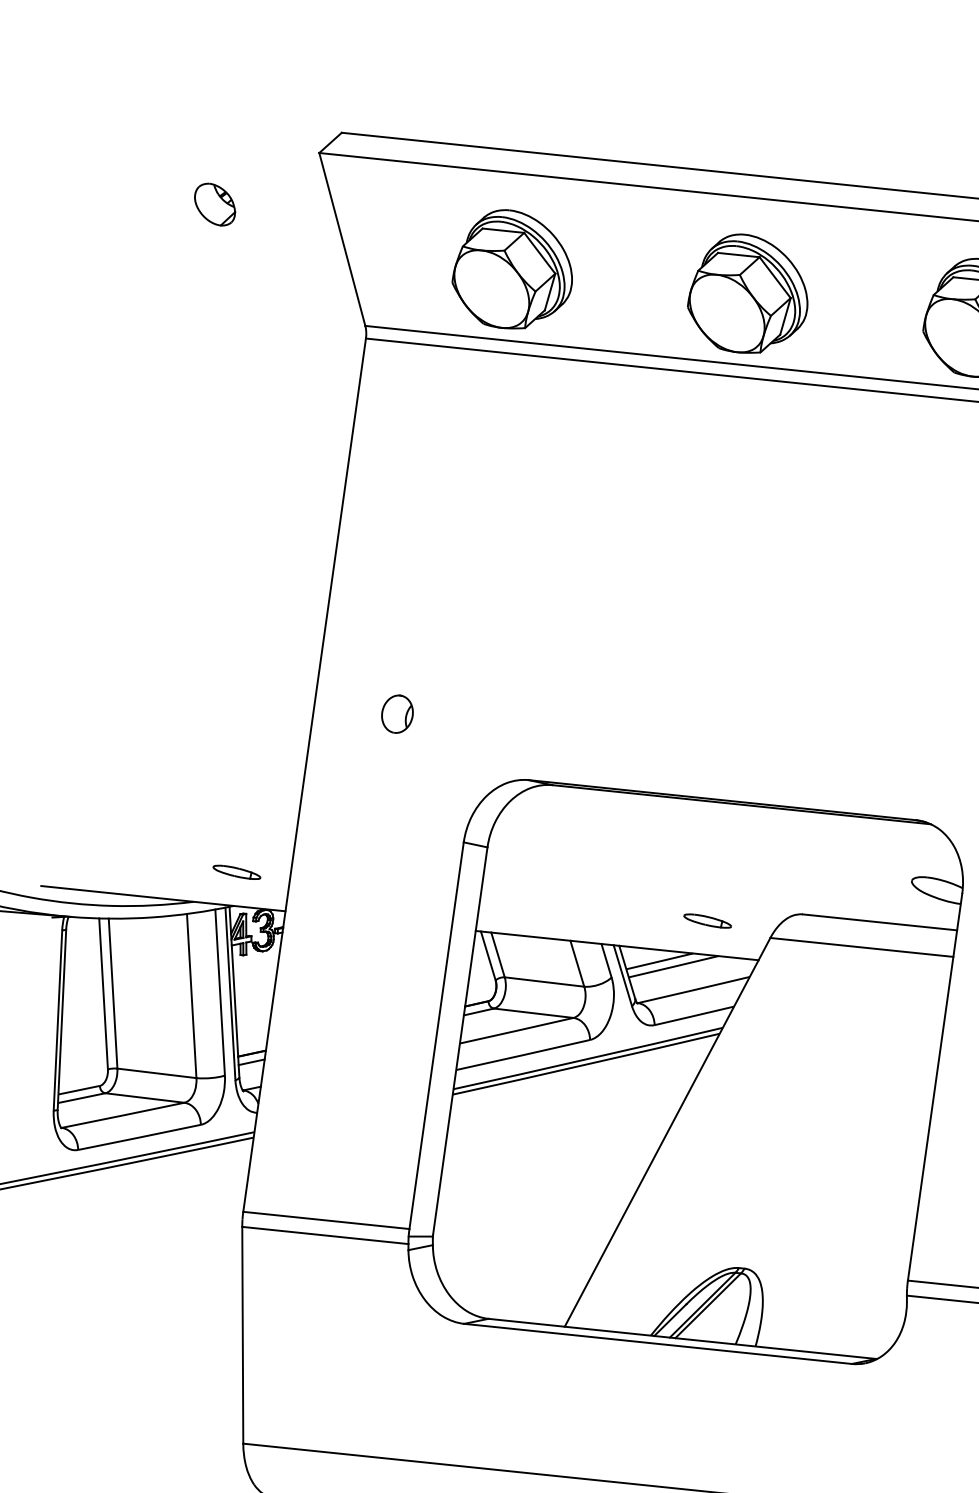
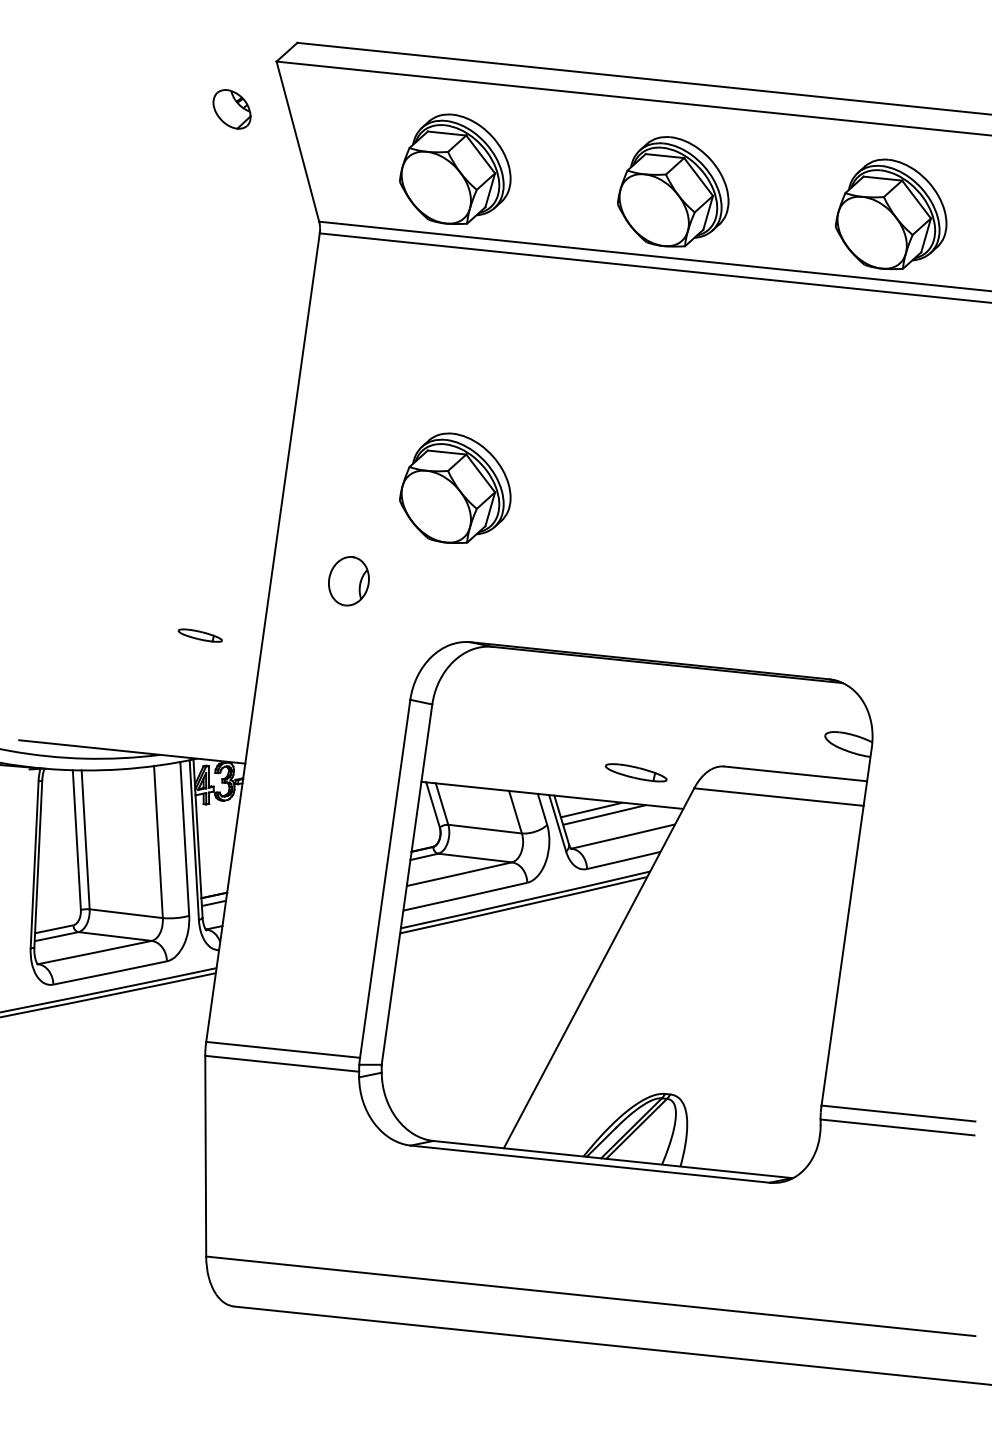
part: (214, 204) -> (231, 109), moved
part: (512, 613) -> (455, 487), added
part: (396, 713) -> (348, 580), size x1.4
part: (236, 872) -> (199, 635), moved
part: (706, 920) -> (635, 772), size x1.4

